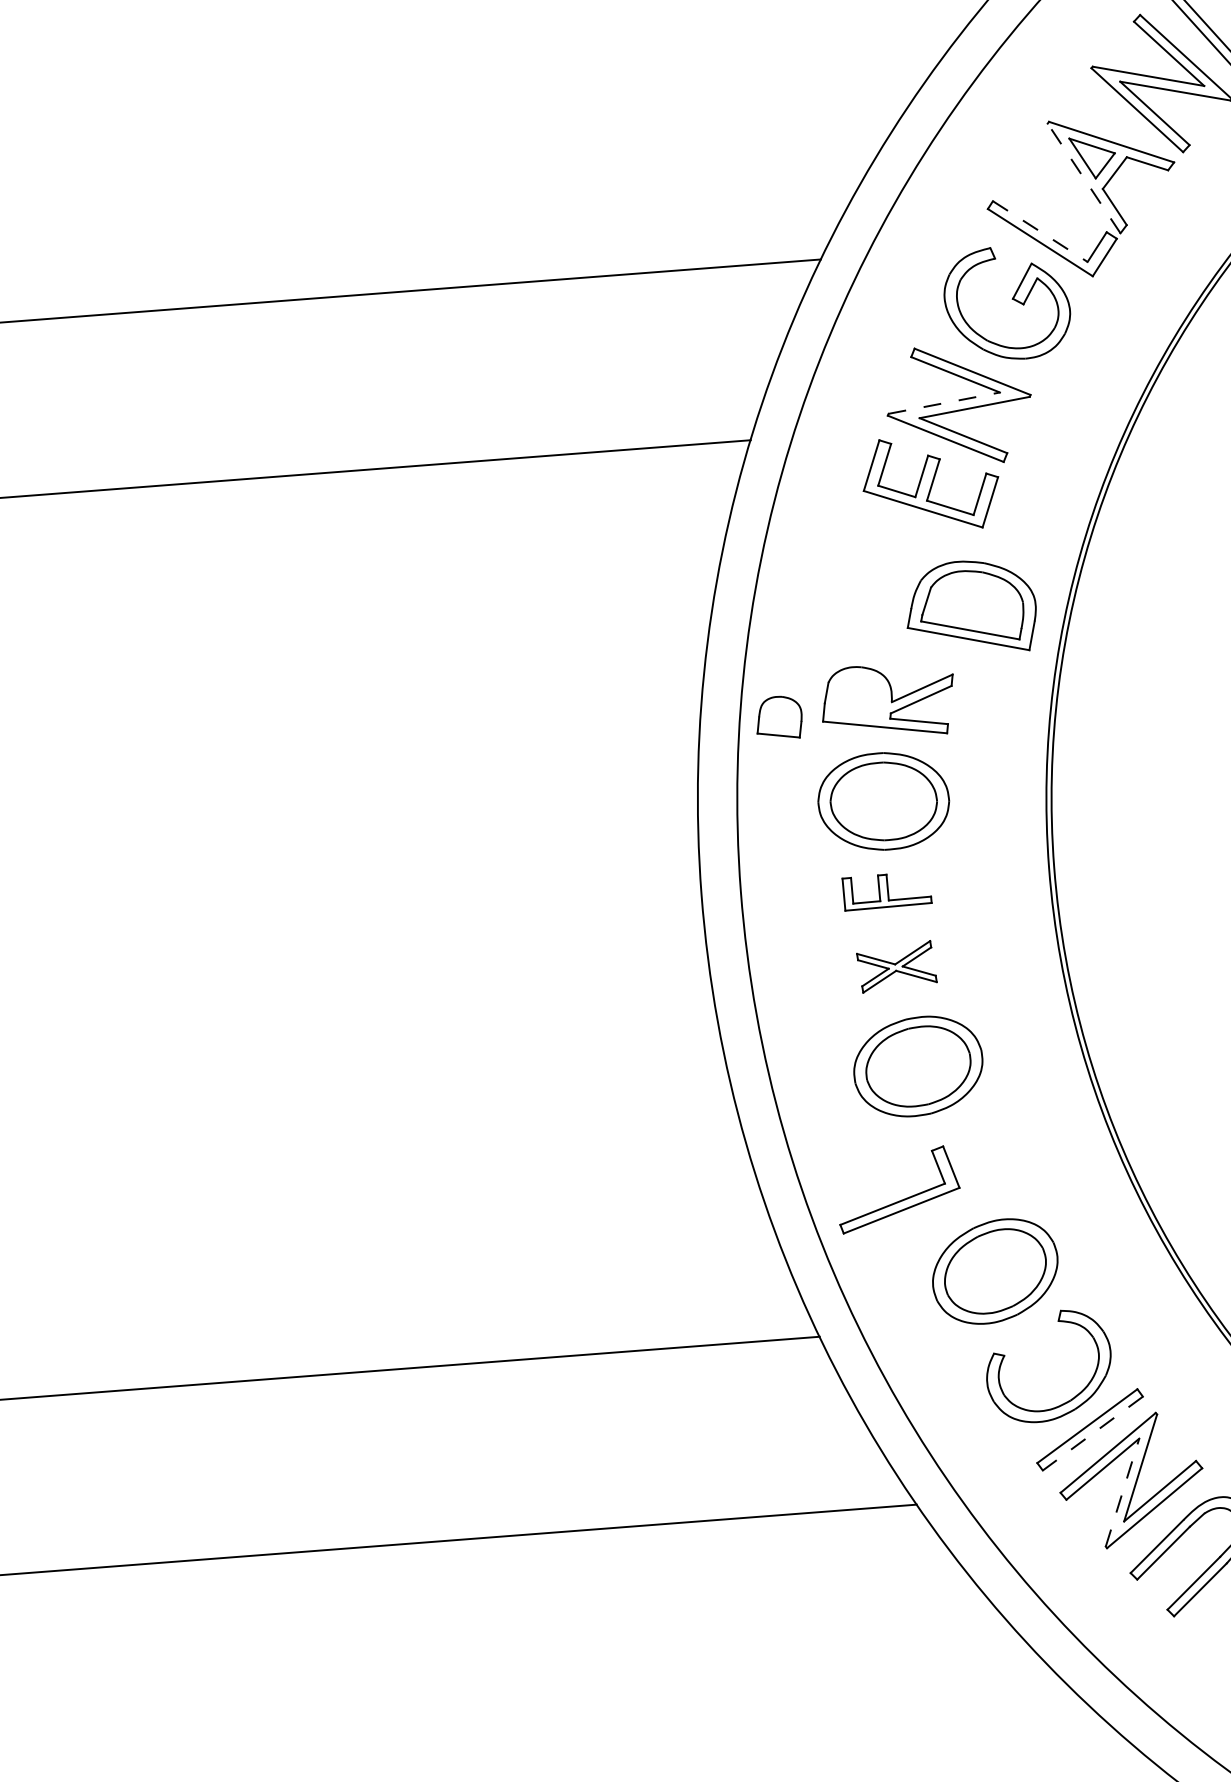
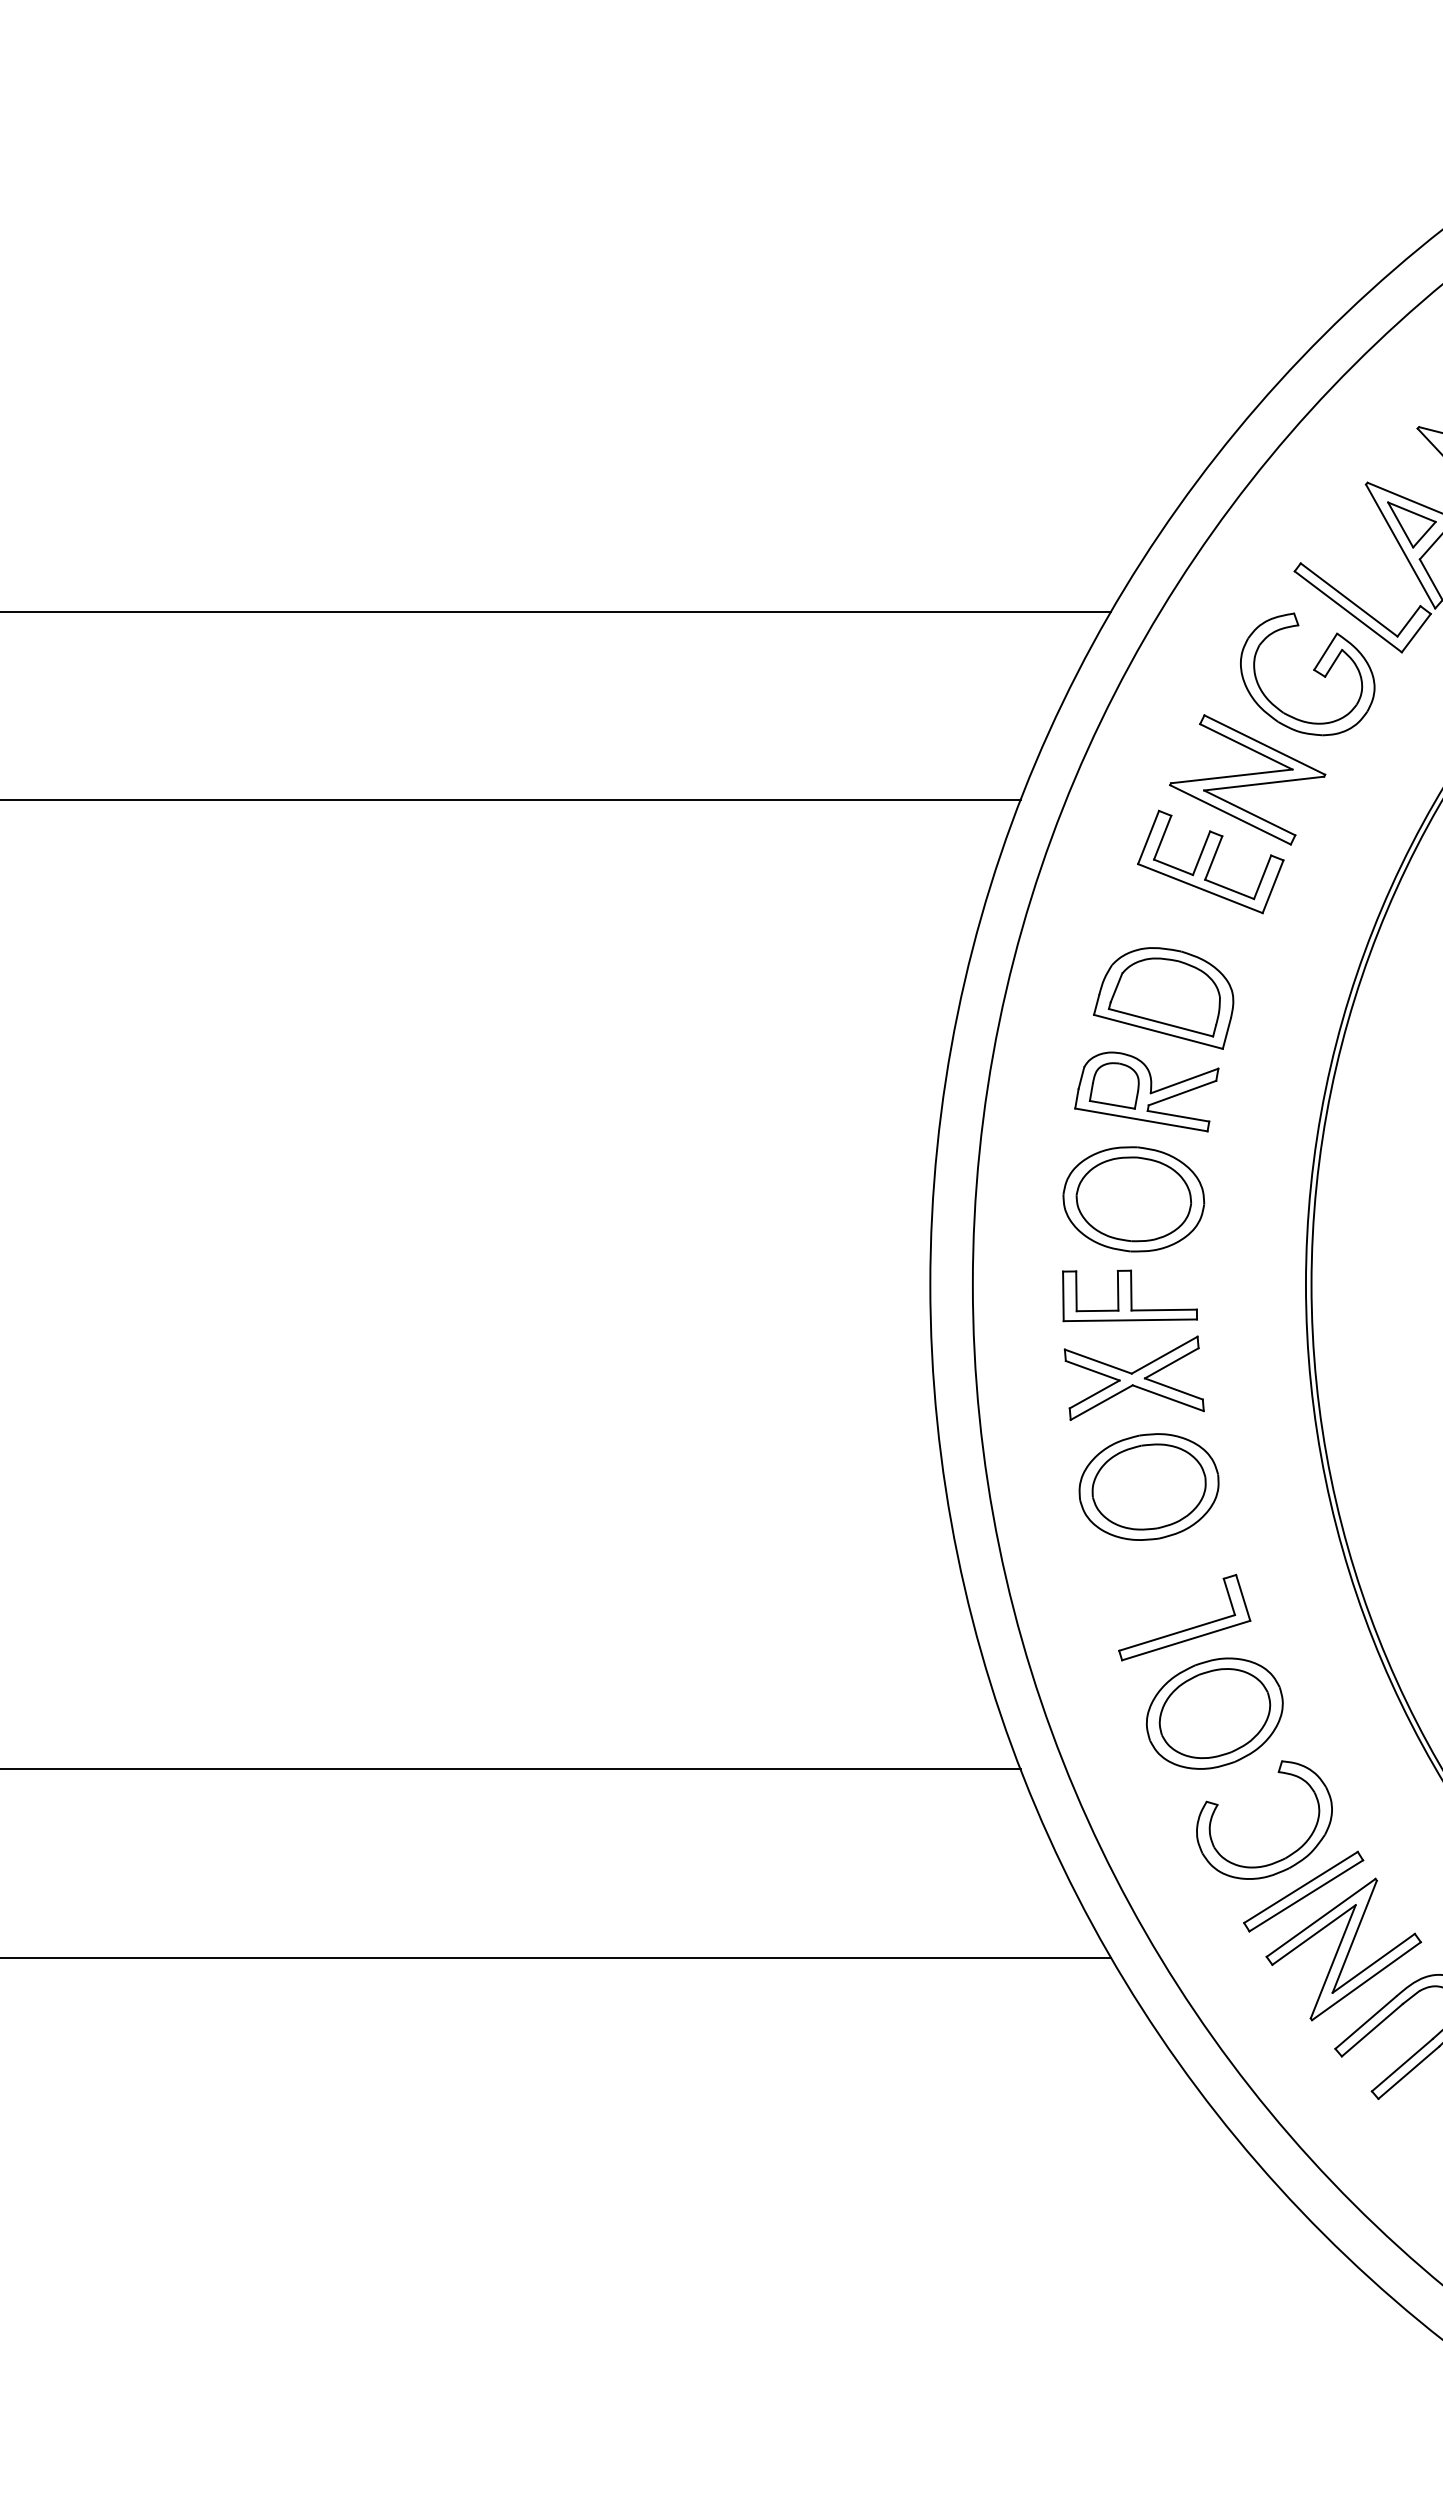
line: (1083, 178) -> (1400, 546), dashed -> solid
line: (1040, 231) -> (1349, 599), dashed -> solid
line: (944, 403) -> (1232, 776), dashed -> solid
part: (970, 607) -> (1163, 998), moved
part: (778, 717) -> (1113, 1085), moved
part: (886, 890) -> (1129, 1295), size x1.43
part: (896, 966) -> (1133, 1377), size x1.67
part: (901, 1199) -> (1187, 1628), moved
line: (1092, 1434) -> (1305, 1896), dashed -> solid
line: (1122, 1492) -> (1333, 1961), dashed -> solid

